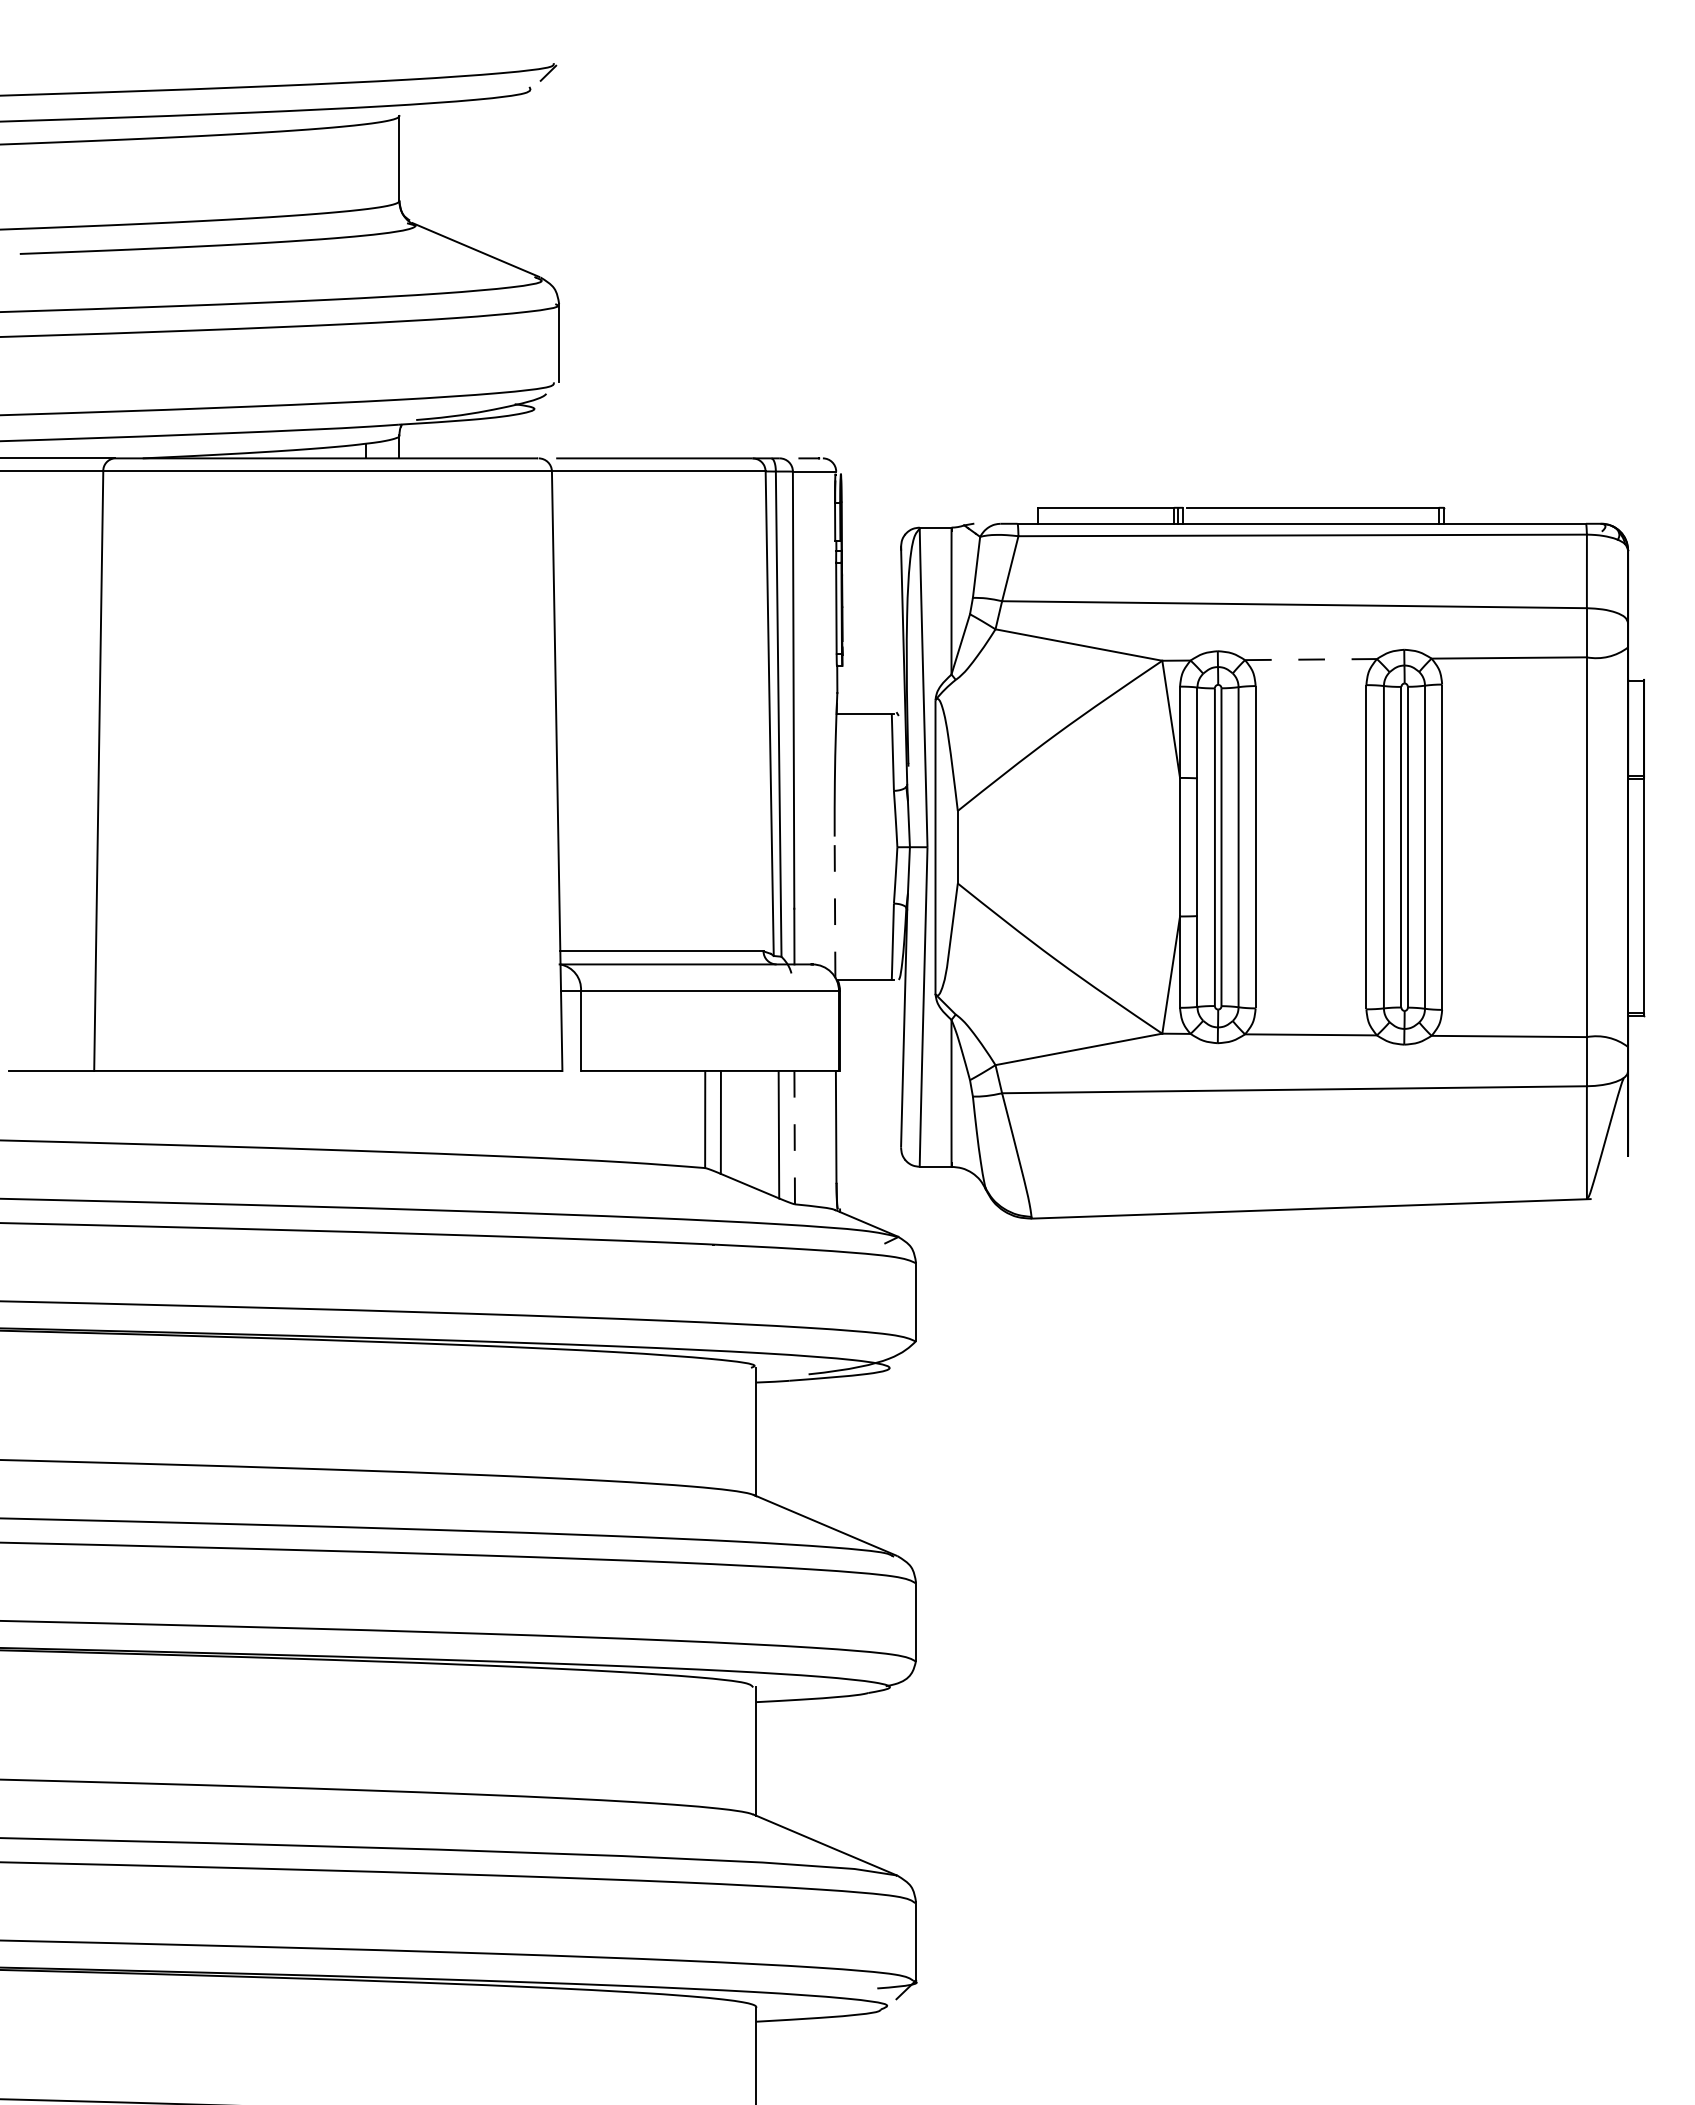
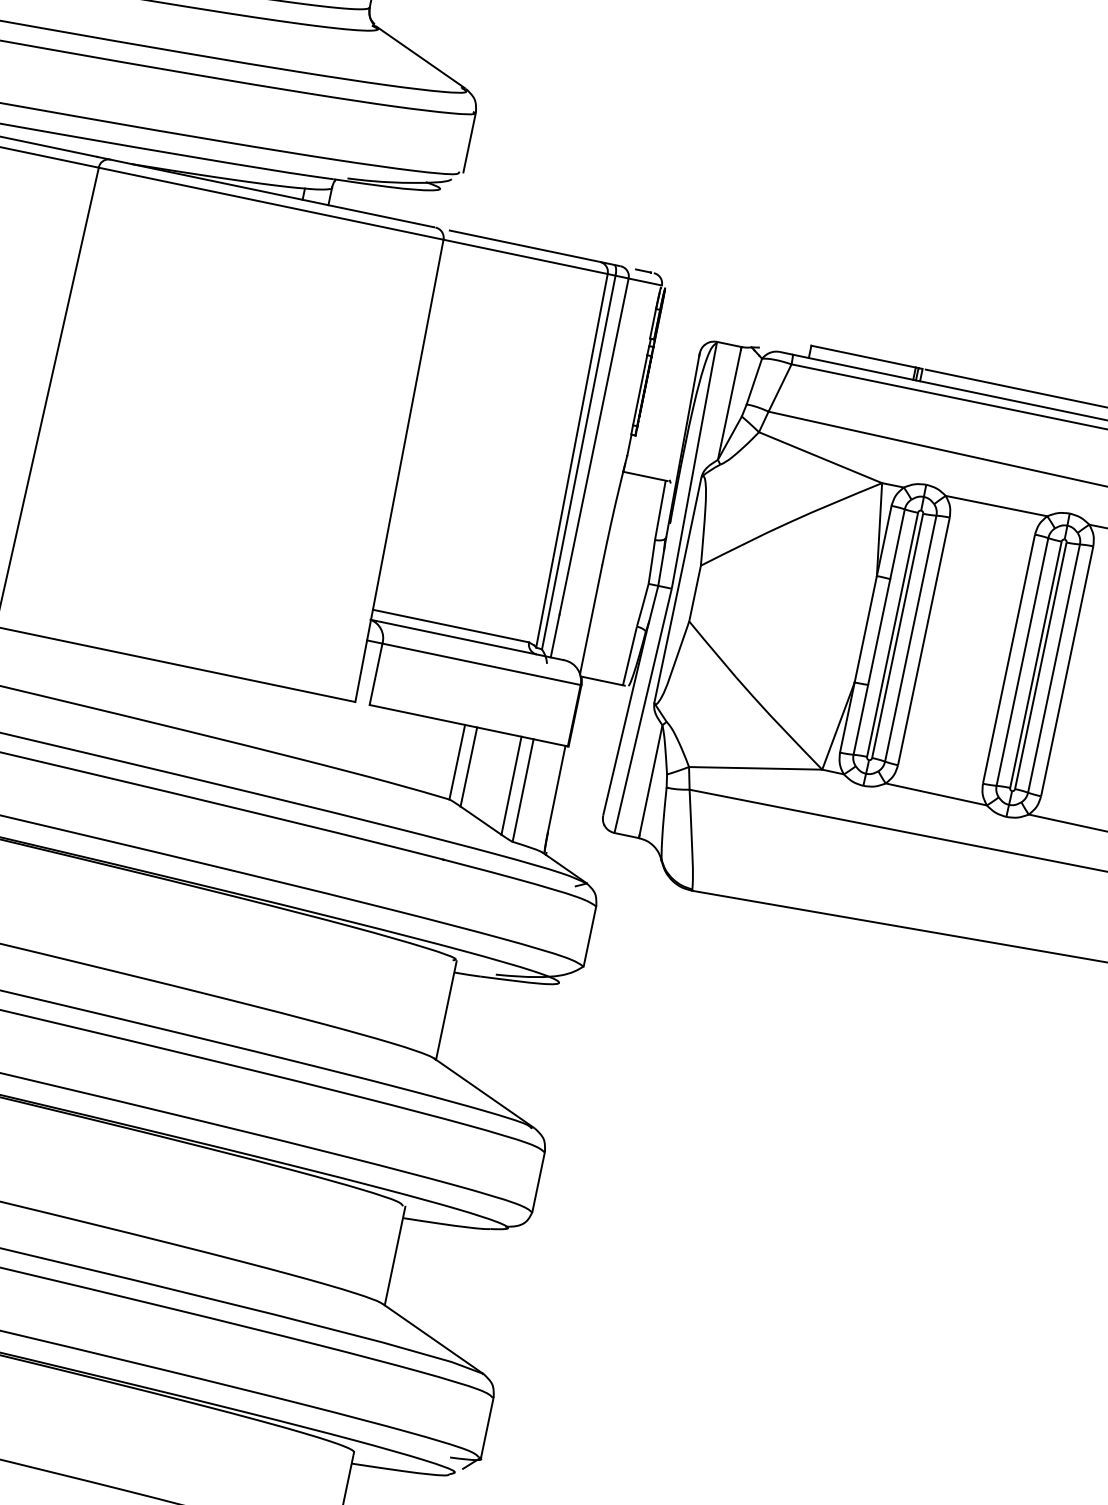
line: (1311, 659) -> (996, 506), dashed -> solid
line: (835, 907) -> (591, 620), dashed -> solid
line: (794, 1137) -> (522, 790), dashed -> solid

